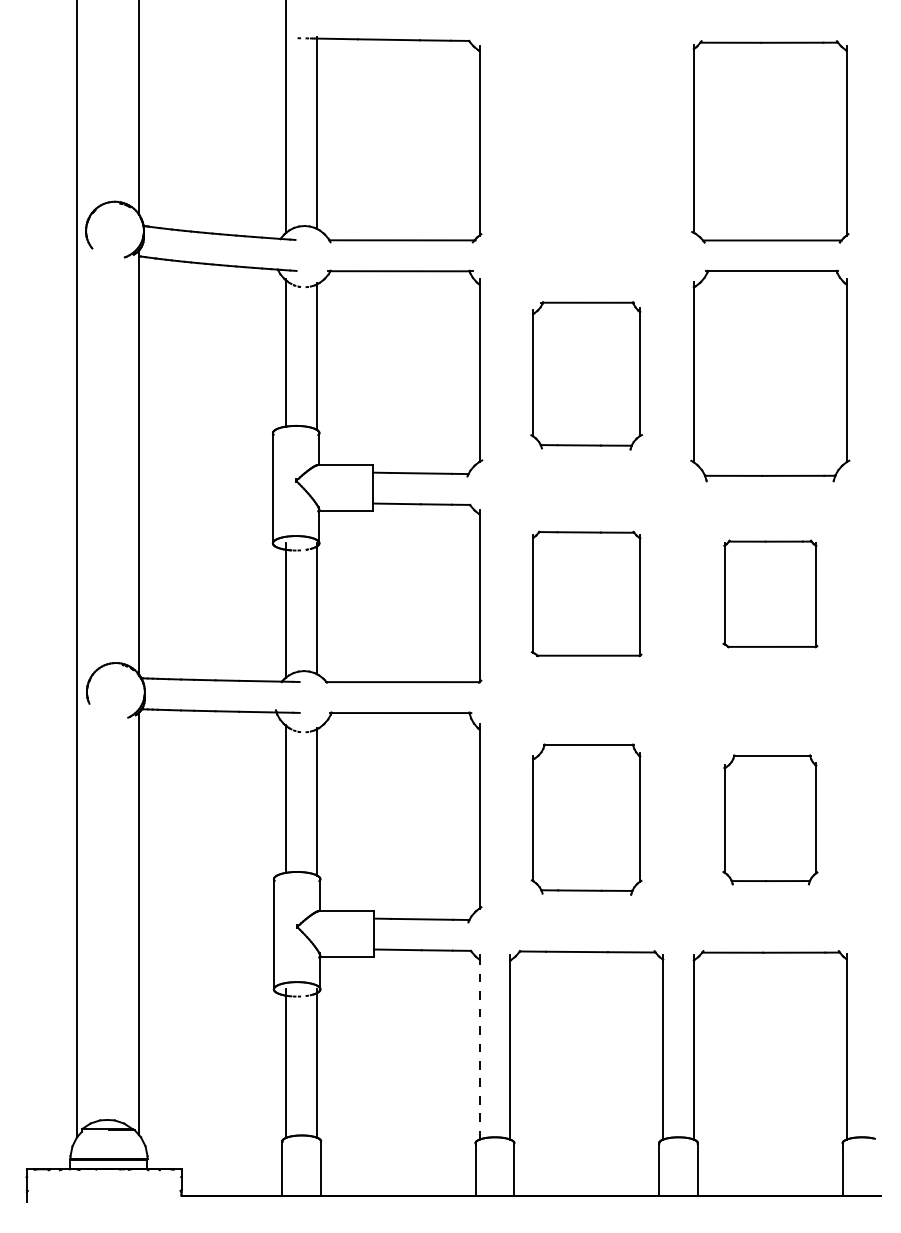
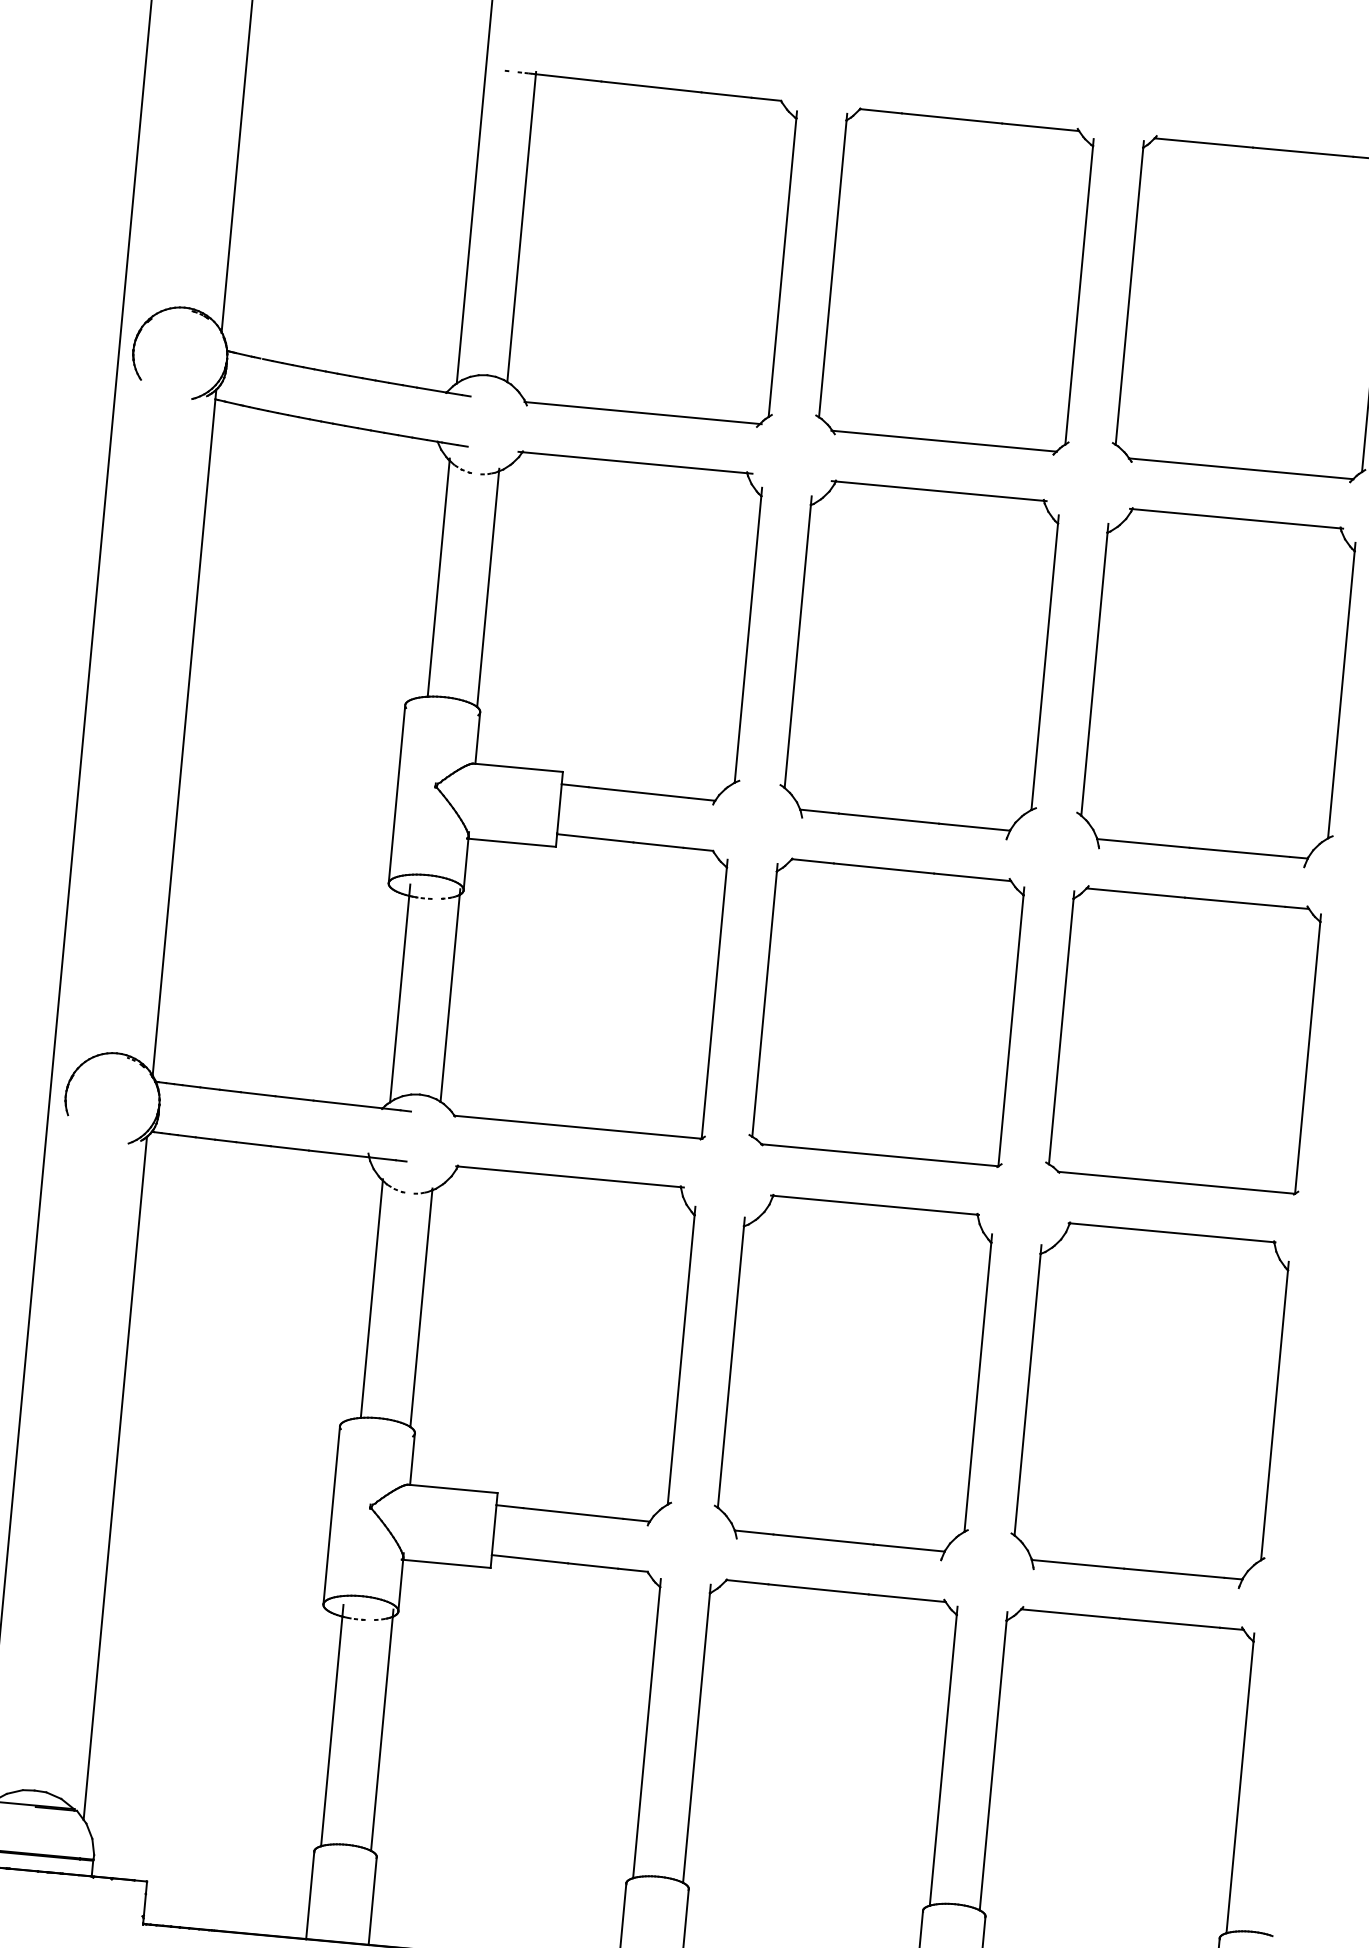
part: (586, 141) -> (955, 280), added
part: (586, 375) -> (920, 659), size x1.43
part: (586, 593) -> (887, 1011), size x1.43
part: (770, 593) -> (1185, 1039), size x1.67
part: (586, 819) -> (854, 1376), size x1.43
part: (770, 819) -> (1151, 1404), size x1.67
line: (479, 1049) -> (646, 1732), dashed -> solid

